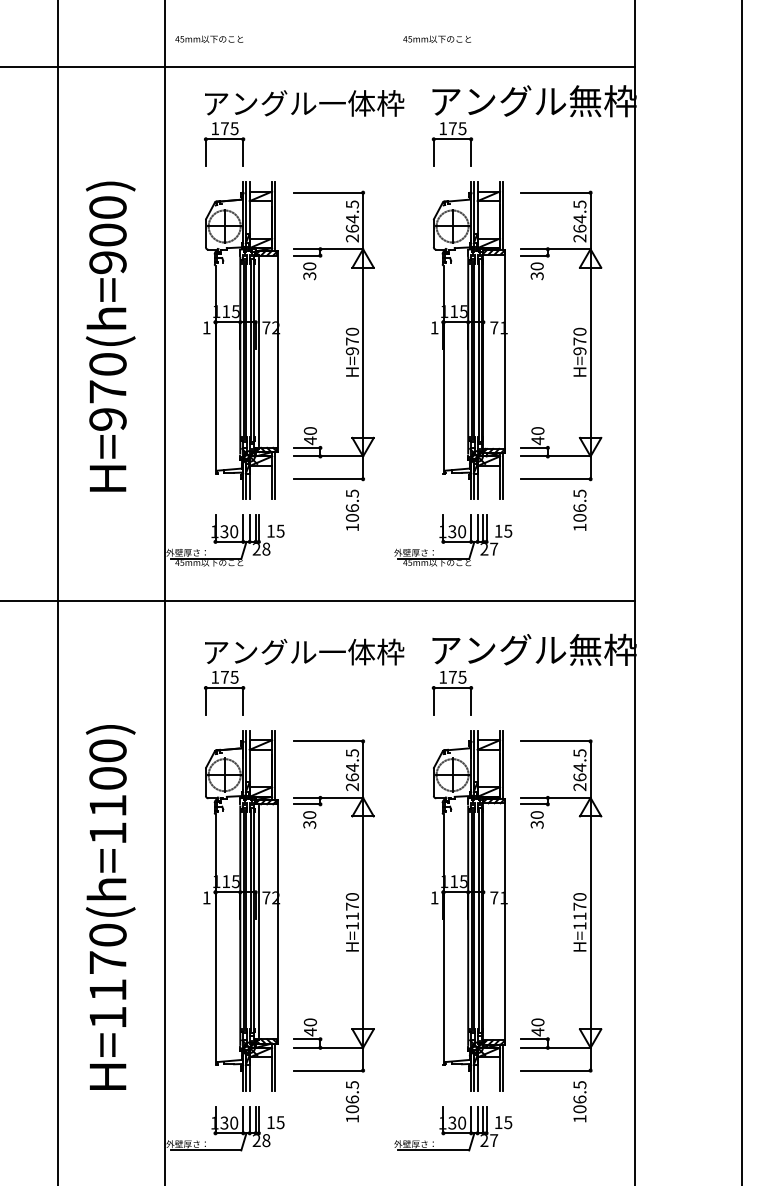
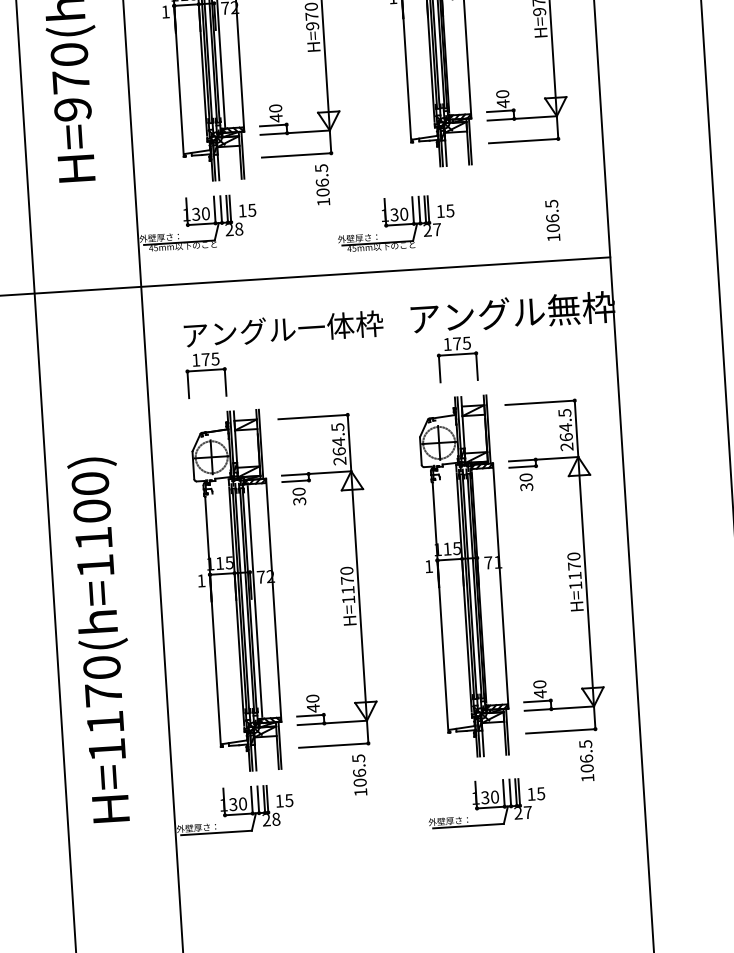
text: (579, 509) -> (552, 219), moved
part: (453, 540) -> (396, 223), moved
part: (452, 693) -> (457, 359), moved
text: (110, 907) -> (102, 639), moved
part: (453, 1128) -> (486, 803), moved

